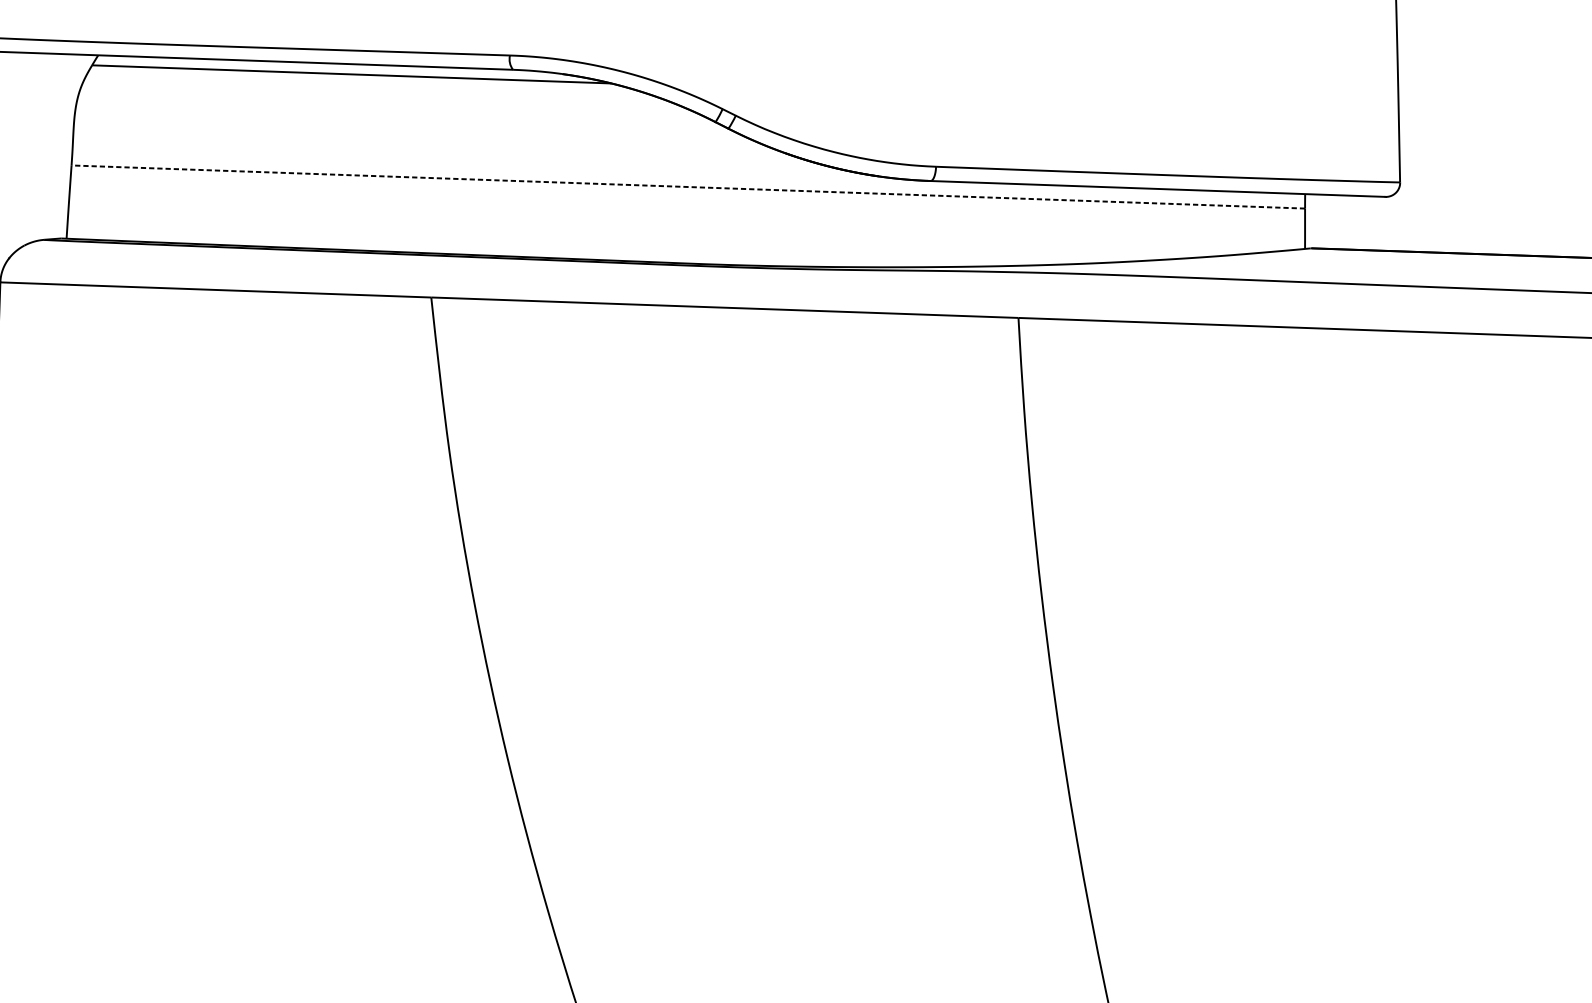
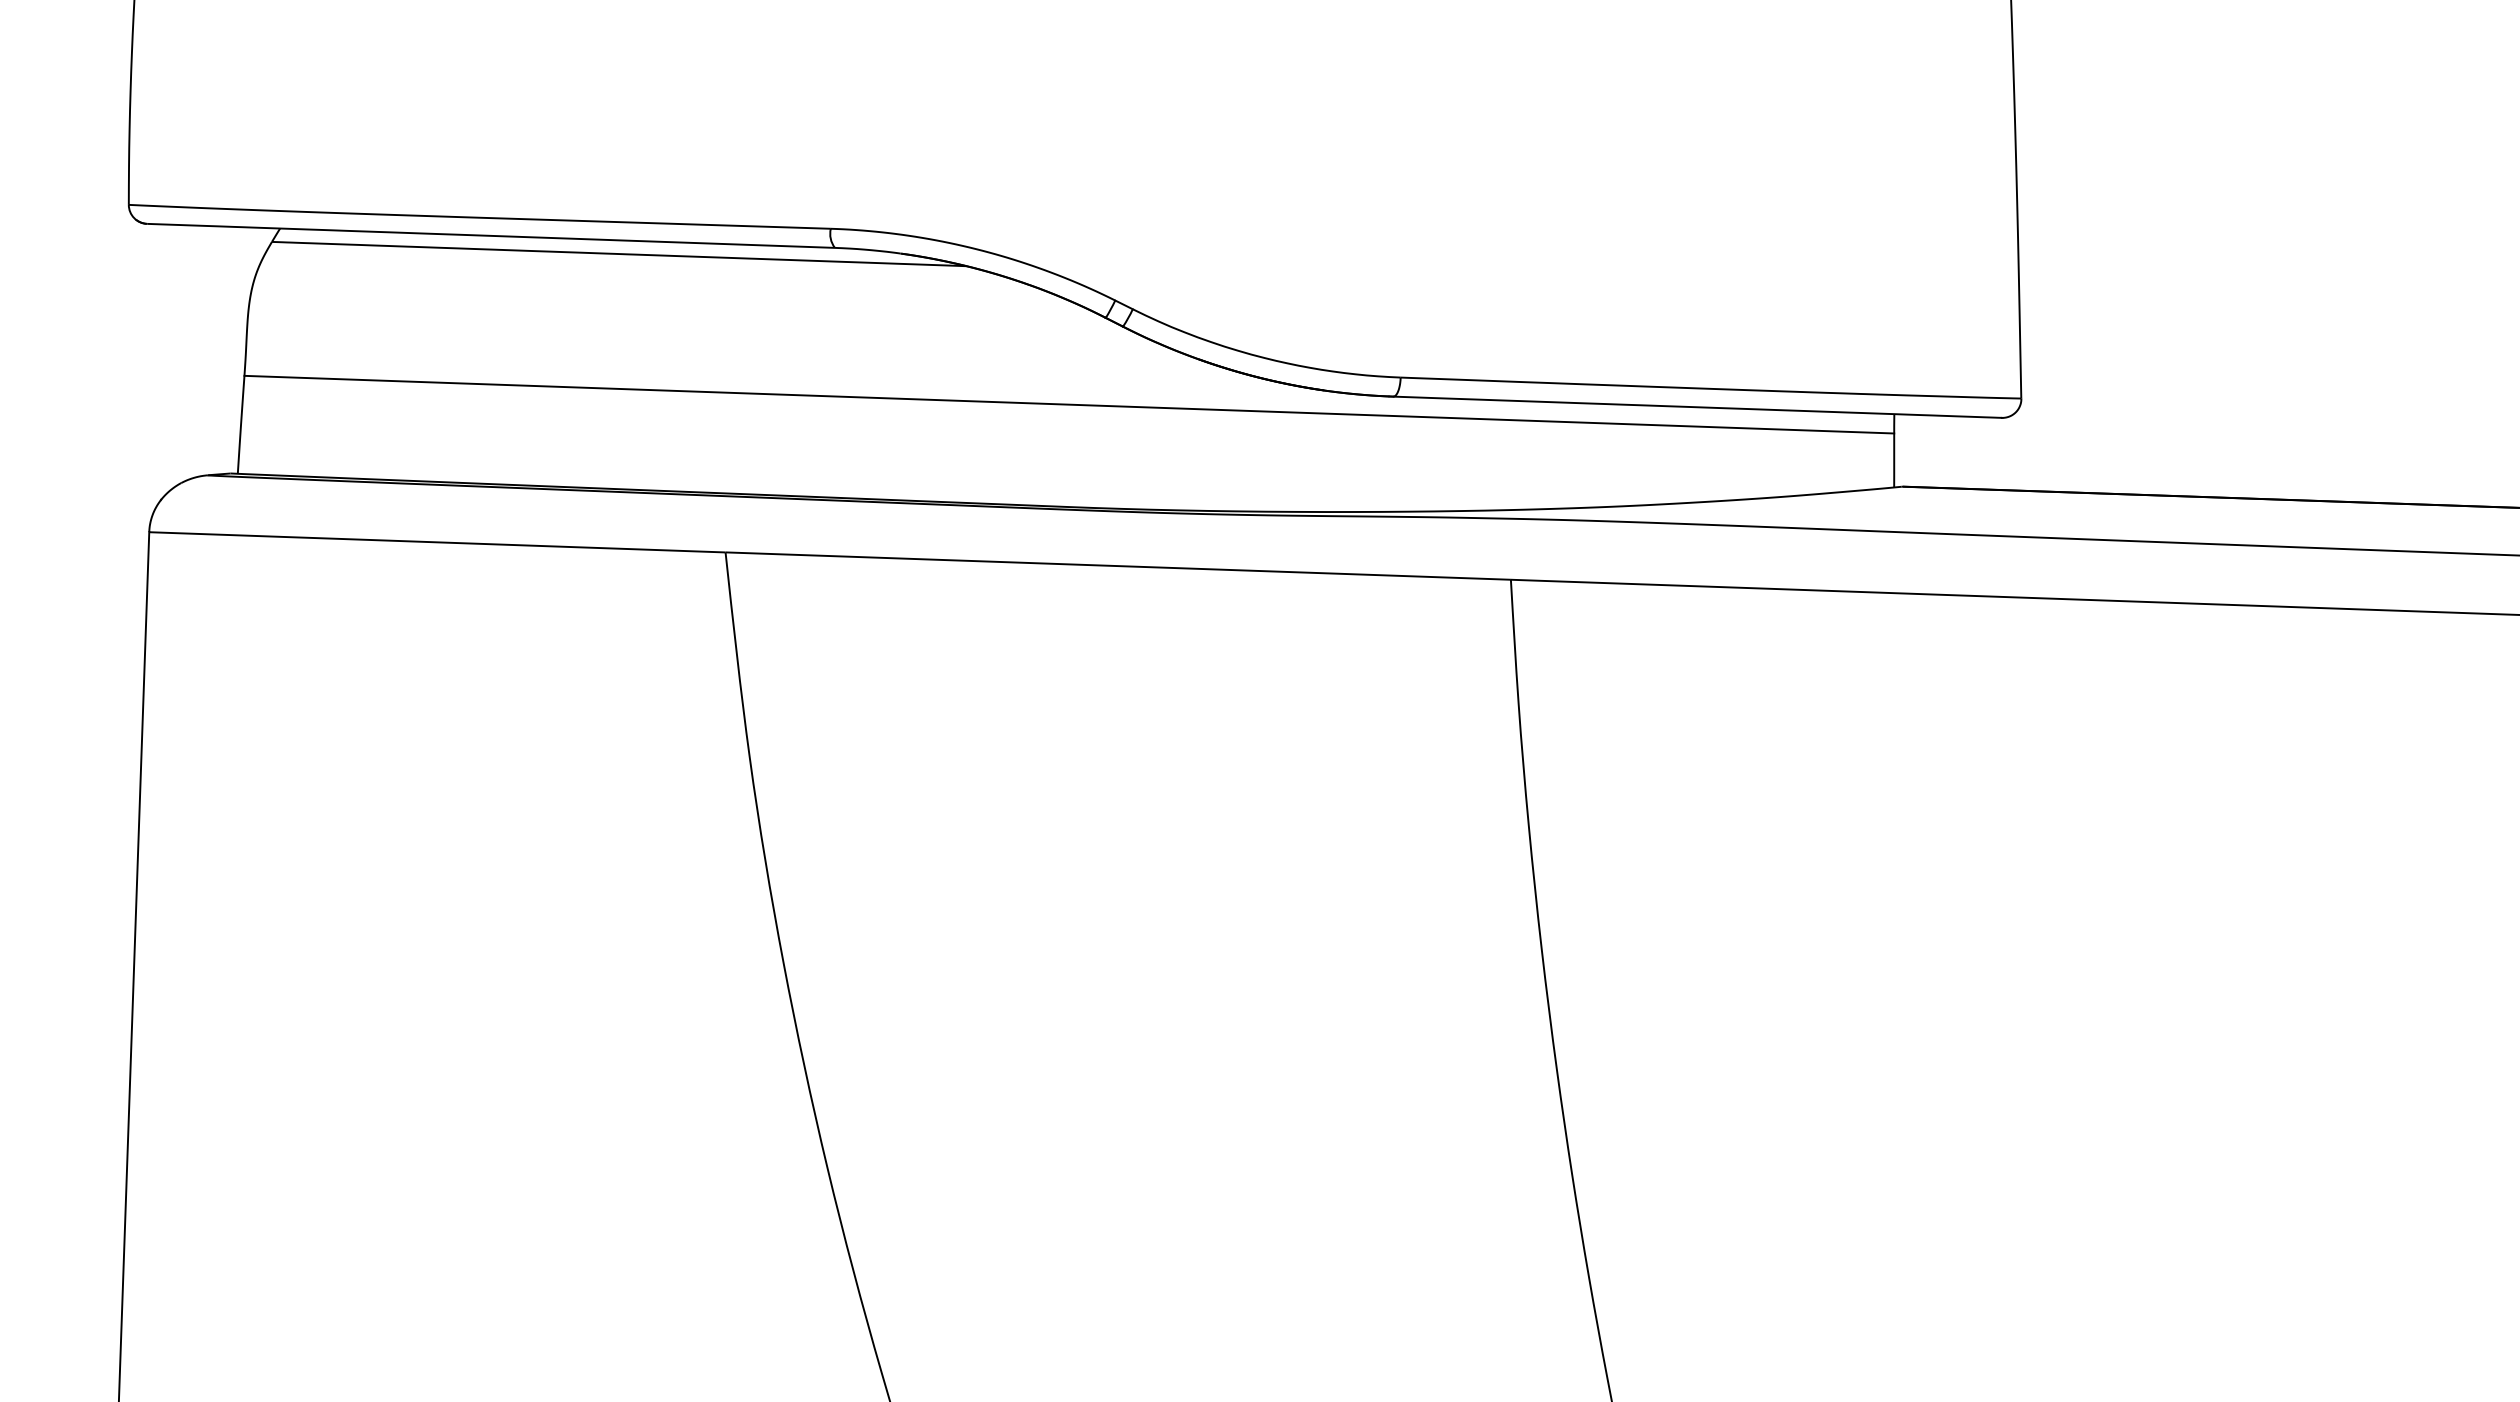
line: (687, 186) -> (1068, 404), dashed -> solid

